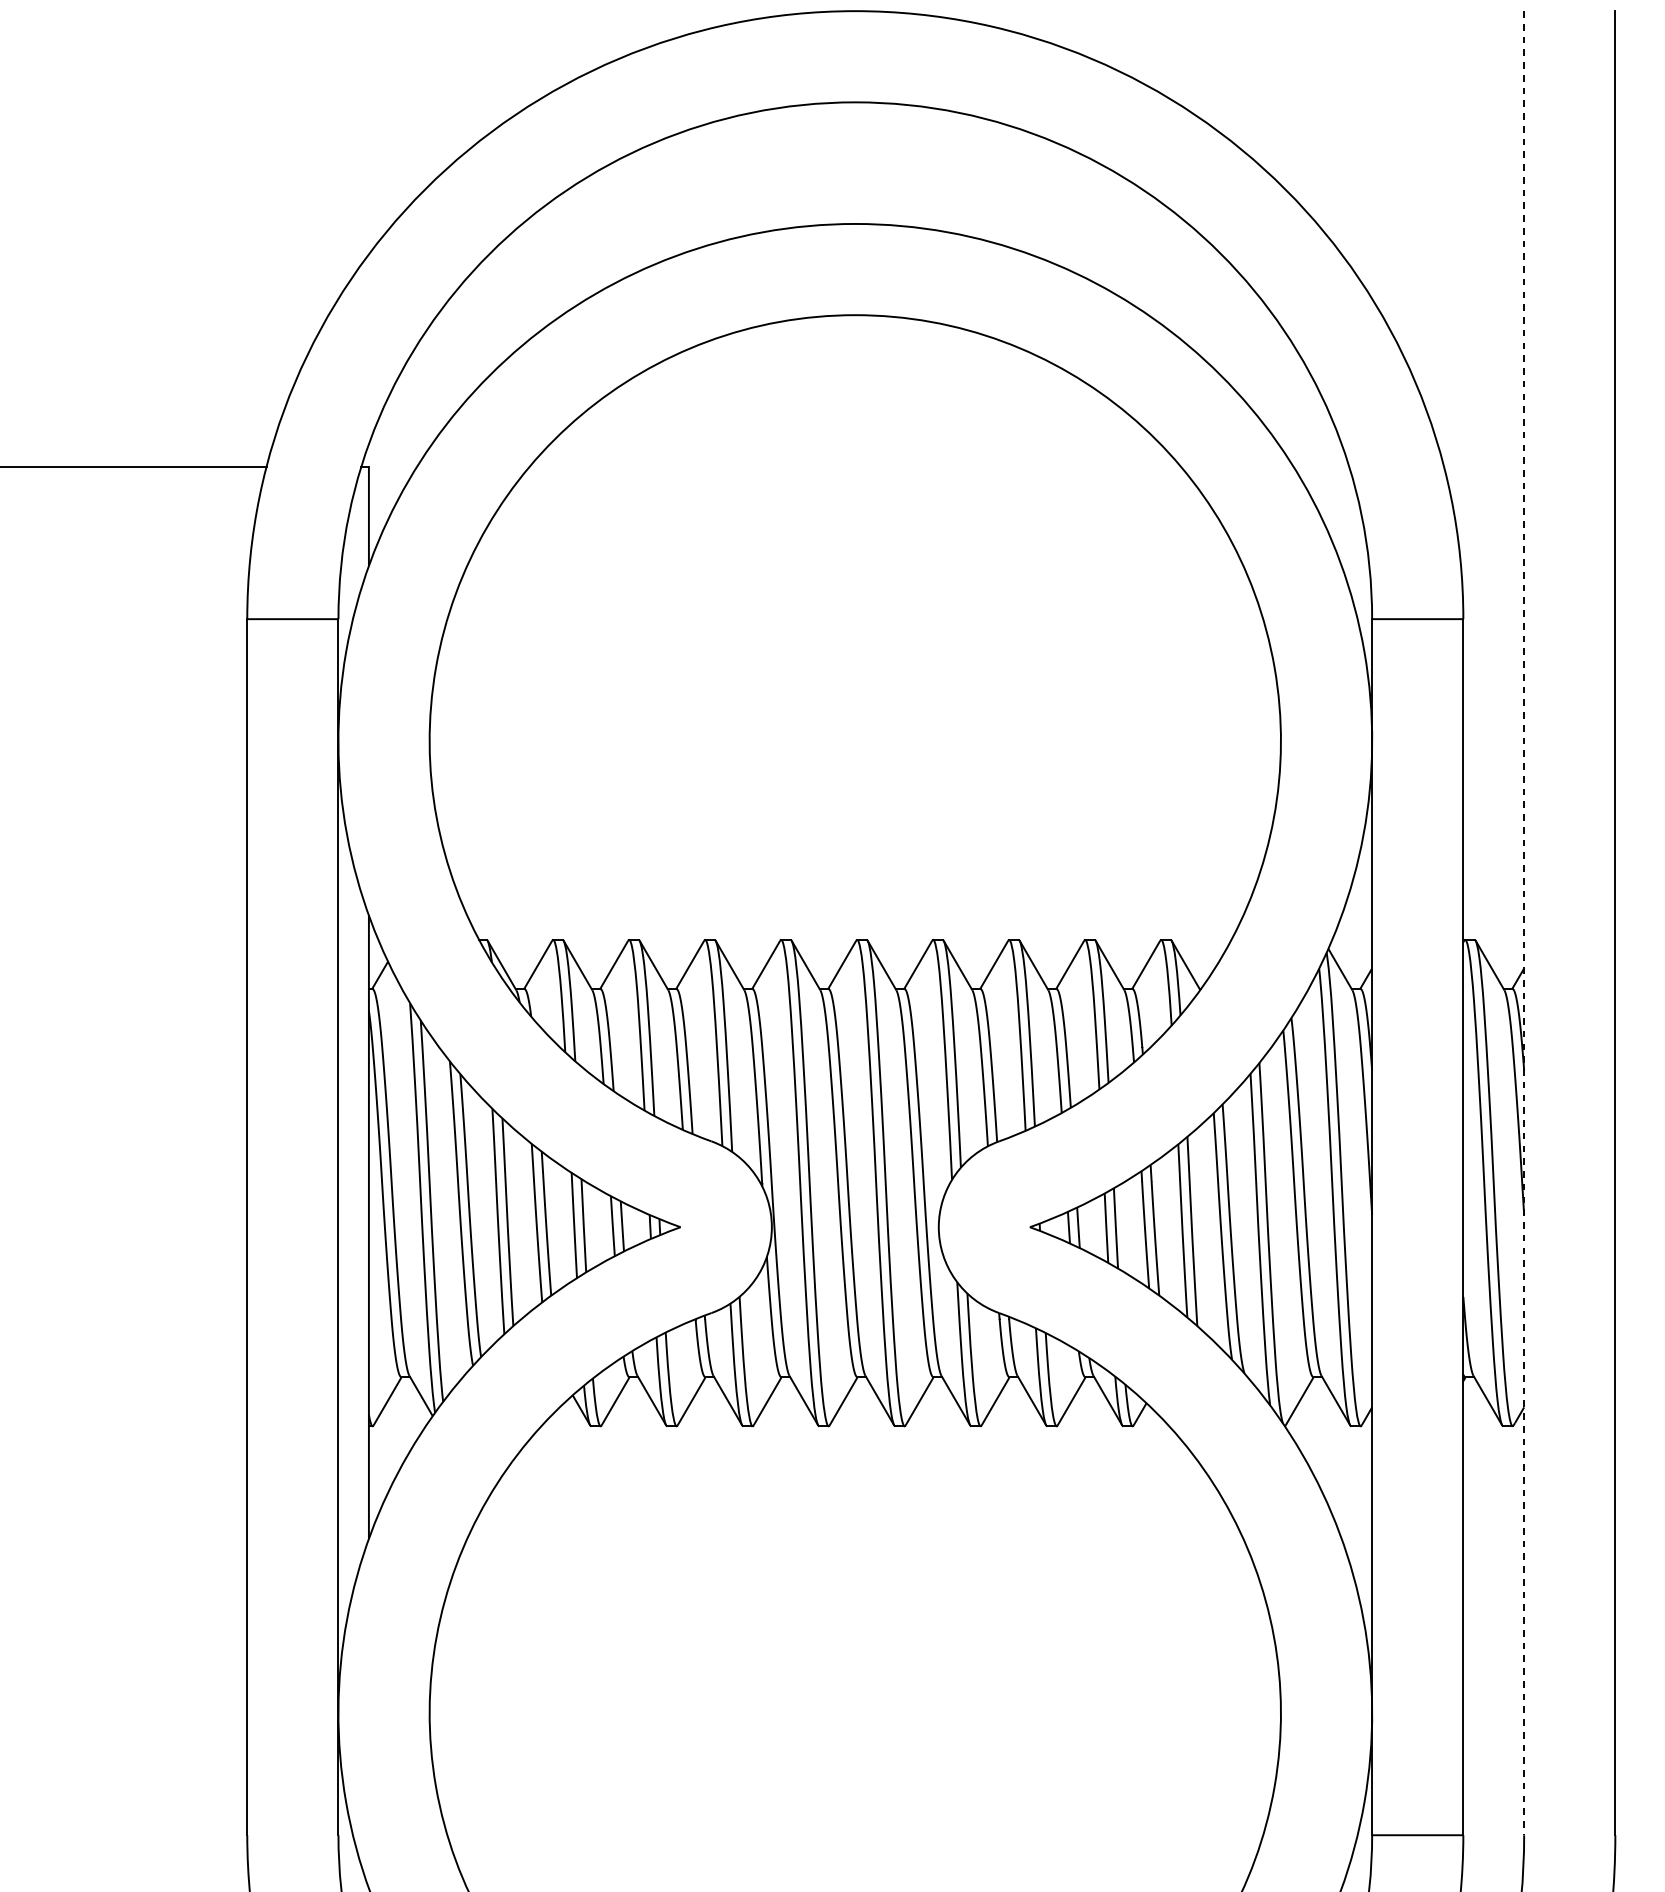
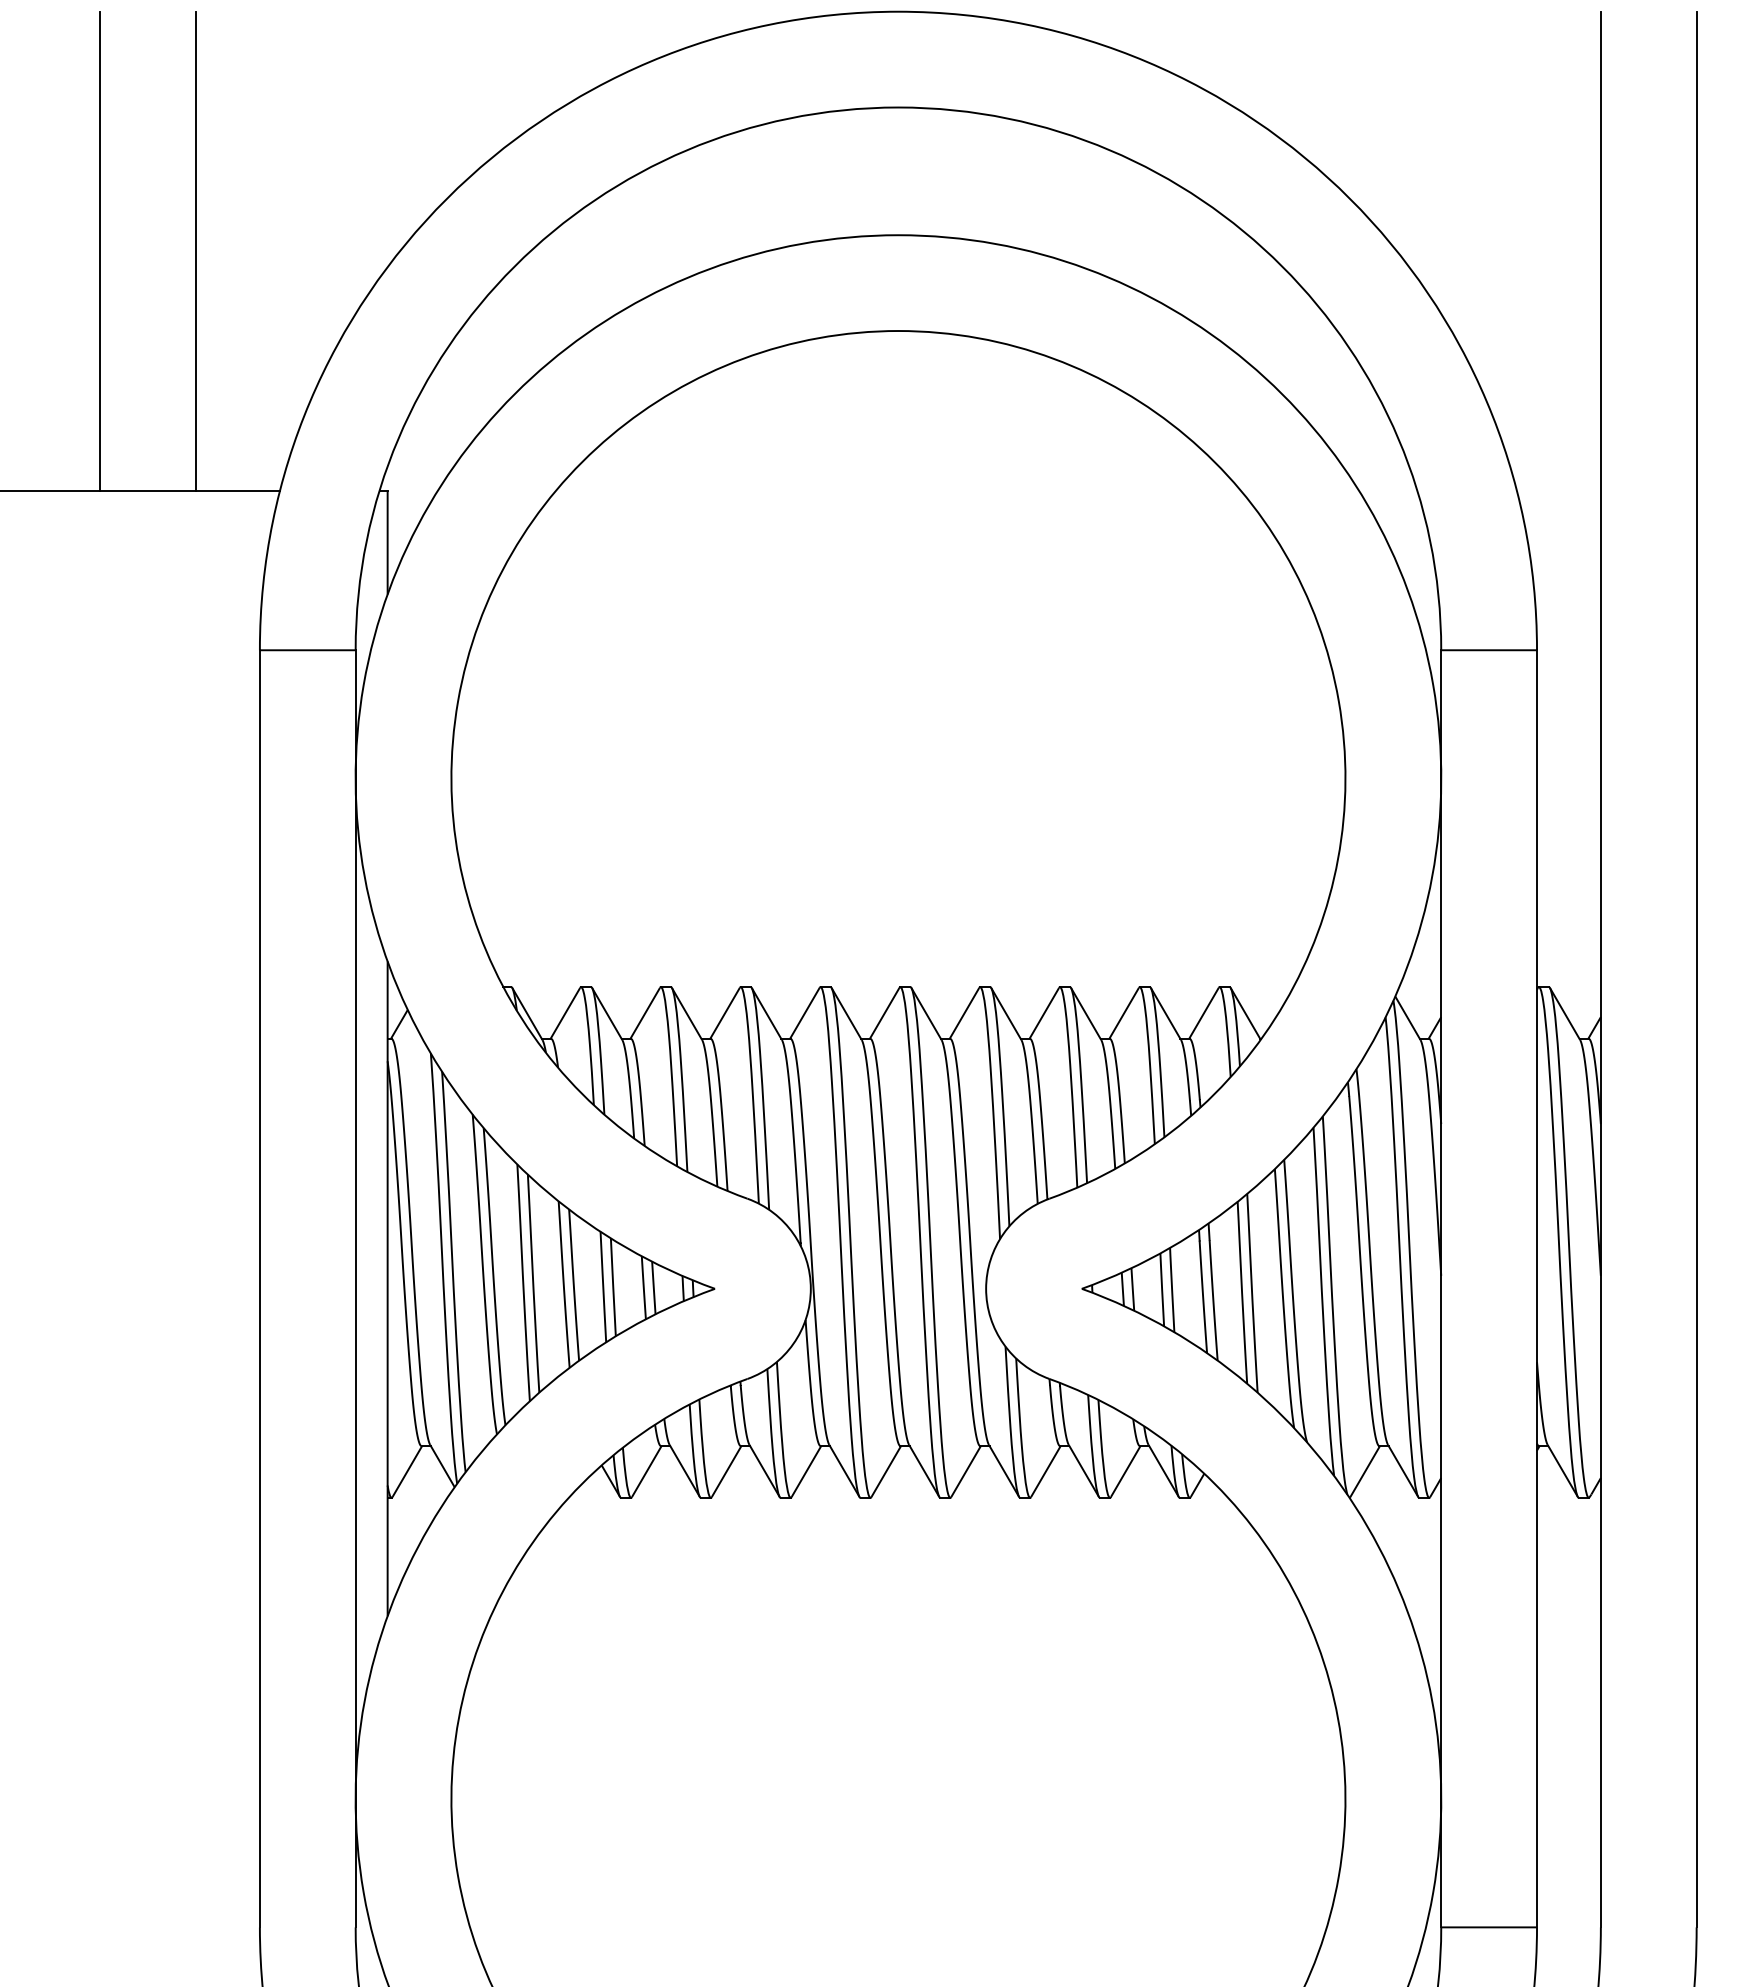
line: (95, 238) -> (100, 250), added
line: (186, 238) -> (196, 250), added
line: (1523, 923) -> (1600, 969), dashed -> solid

